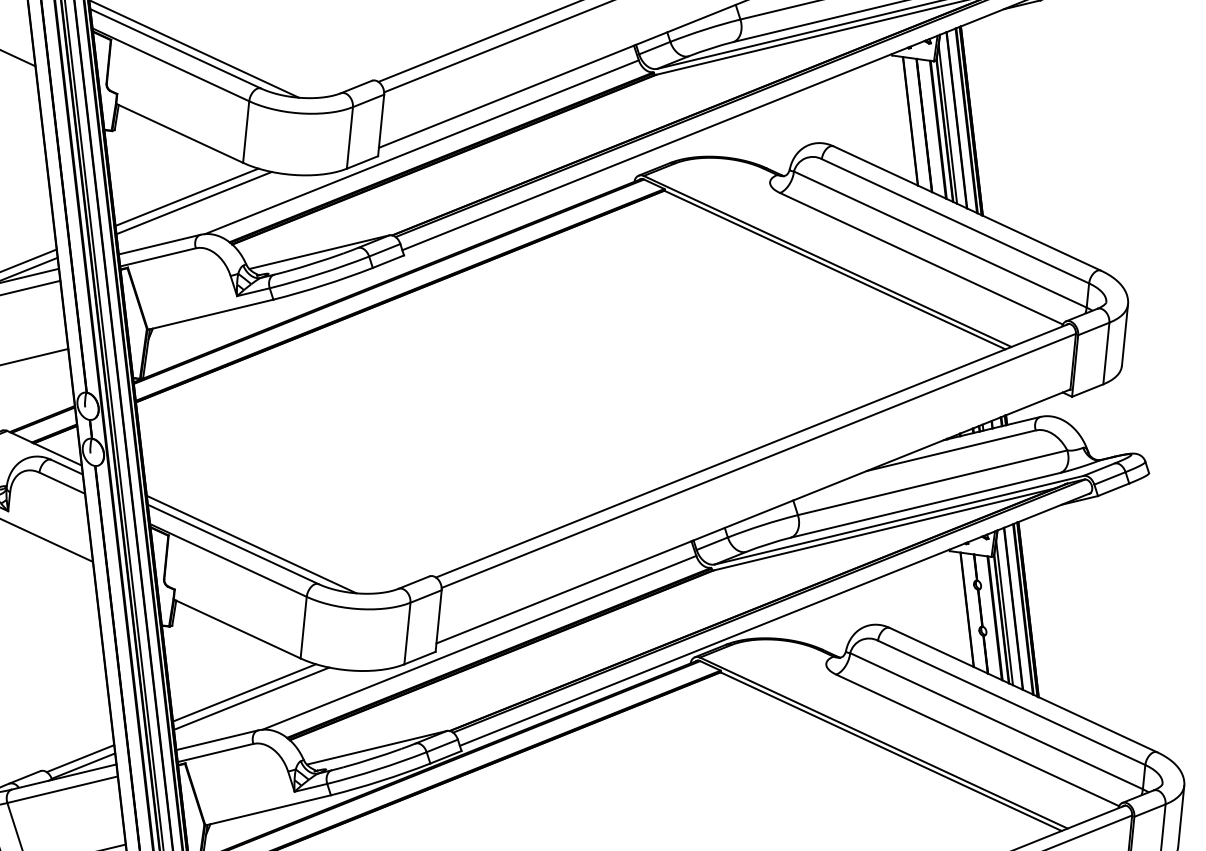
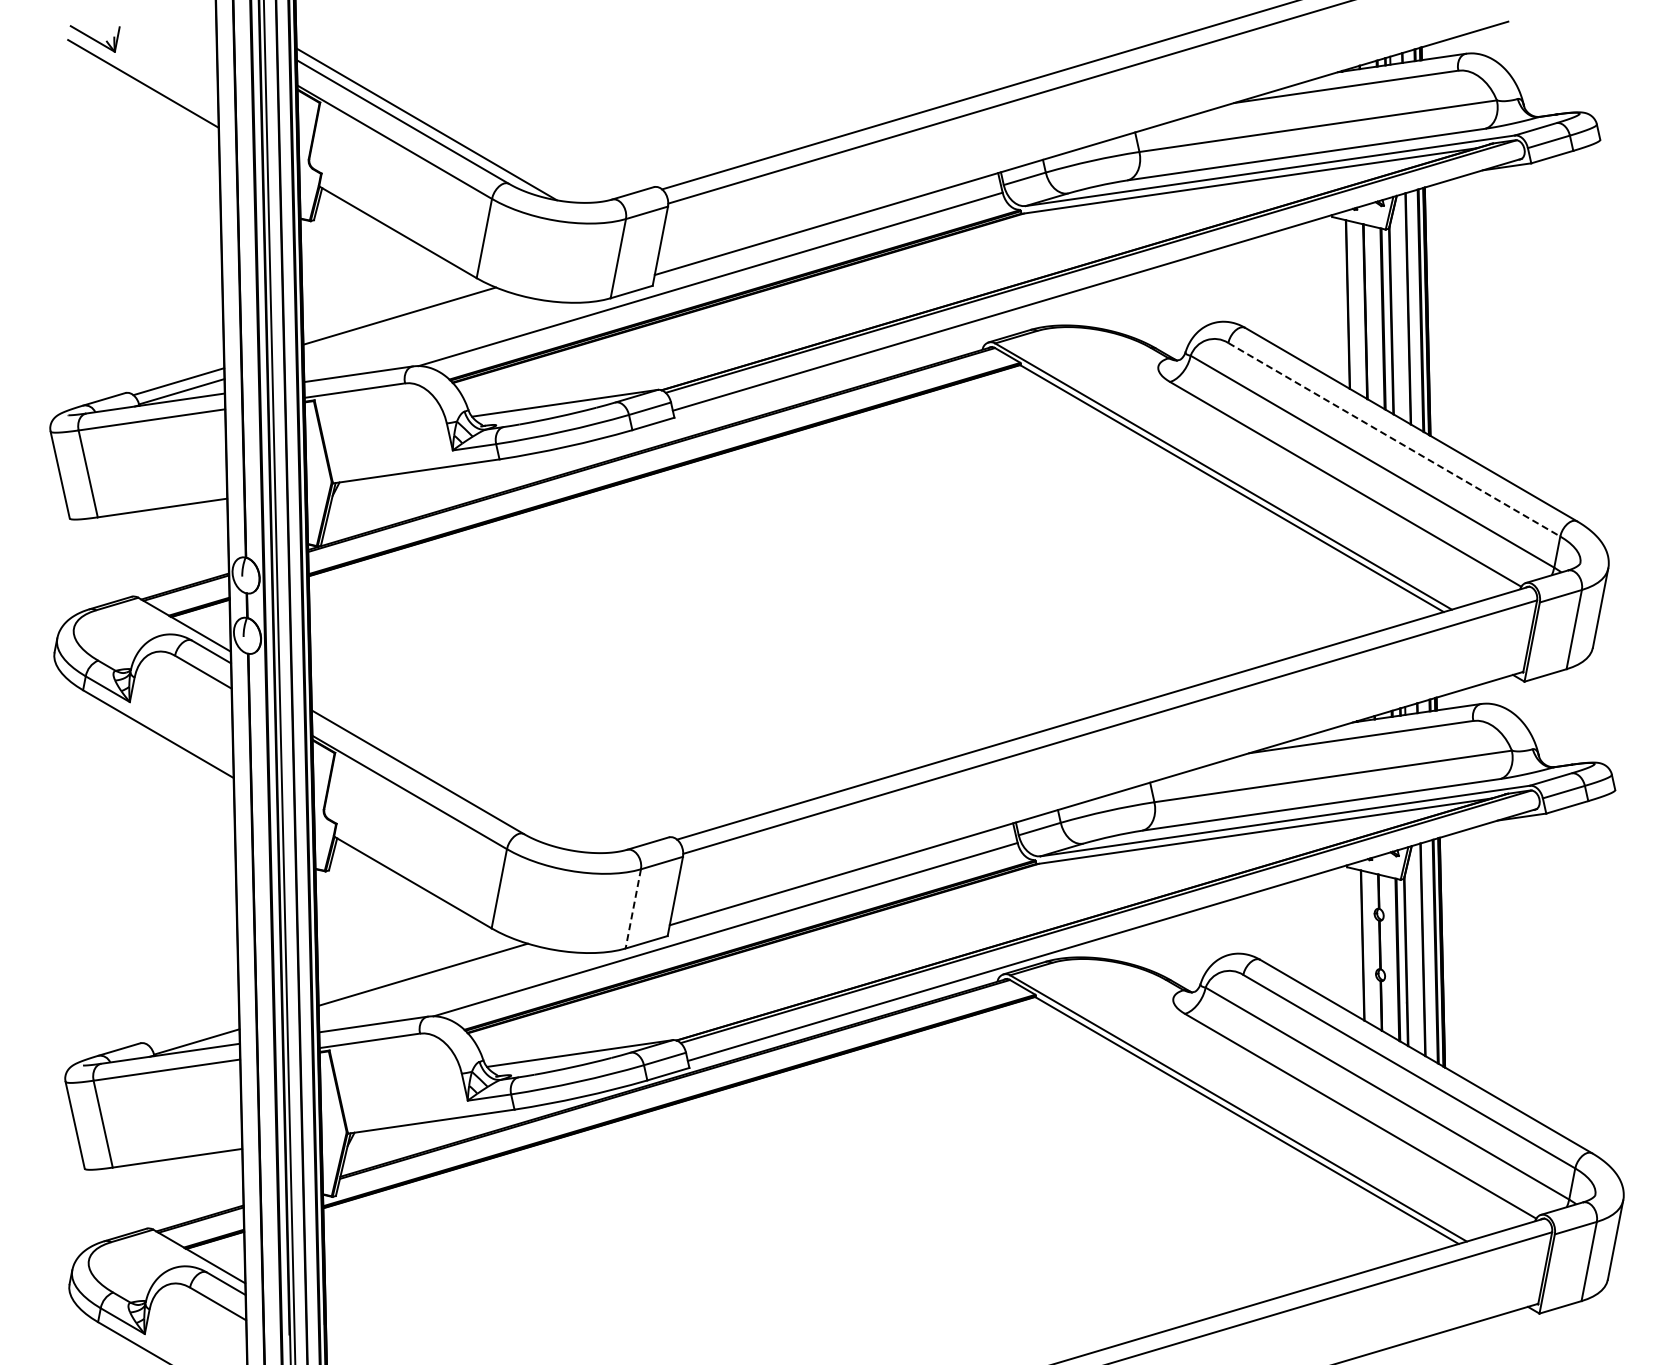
line: (947, 124) -> (1395, 313), removed
line: (193, 203) -> (407, 324), removed
line: (955, 221) -> (1394, 440), solid -> dashed
line: (251, 544) -> (441, 774), removed
line: (1004, 612) -> (1410, 953), removed
line: (407, 633) -> (633, 909), solid -> dashed
line: (244, 692) -> (414, 965), removed
line: (80, 758) -> (193, 1031), removed

